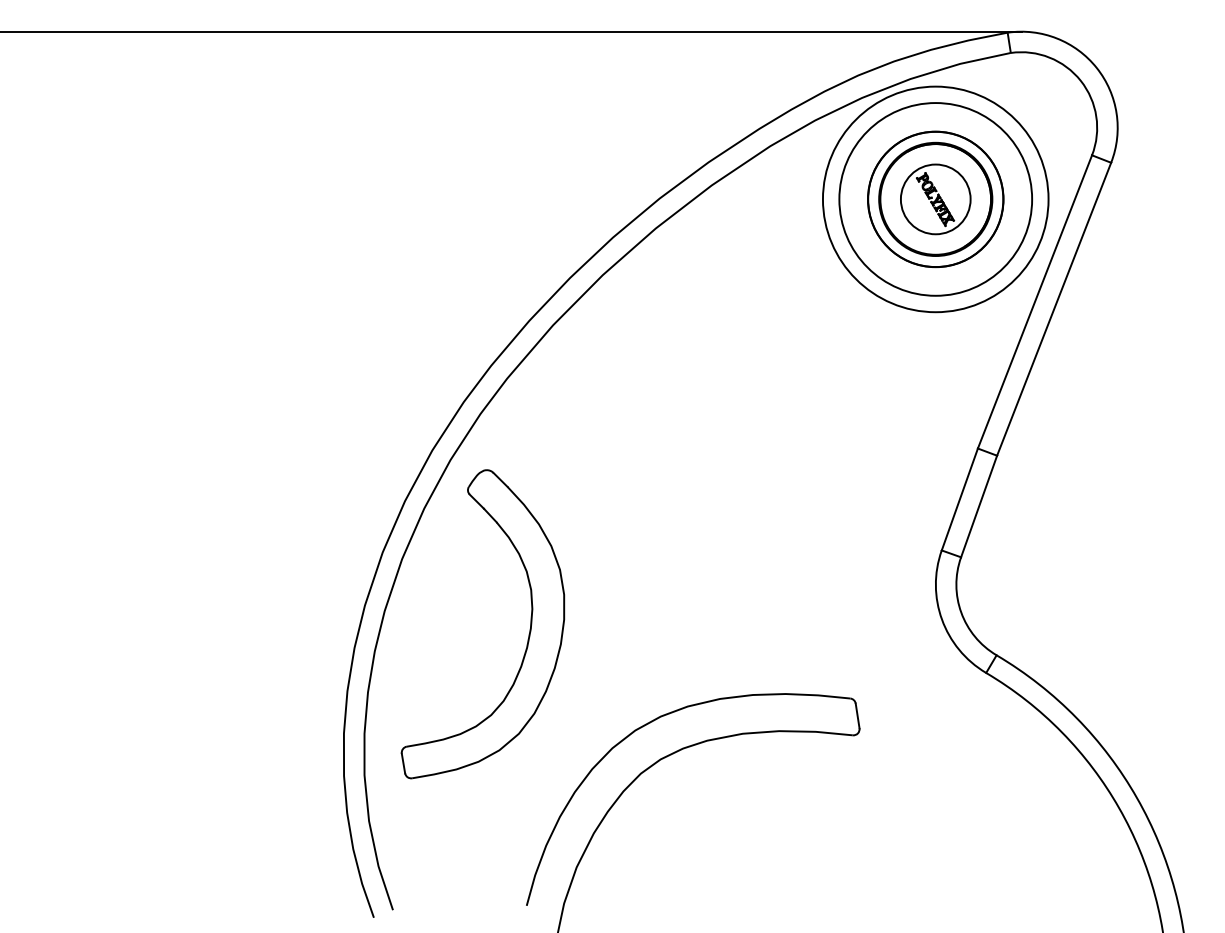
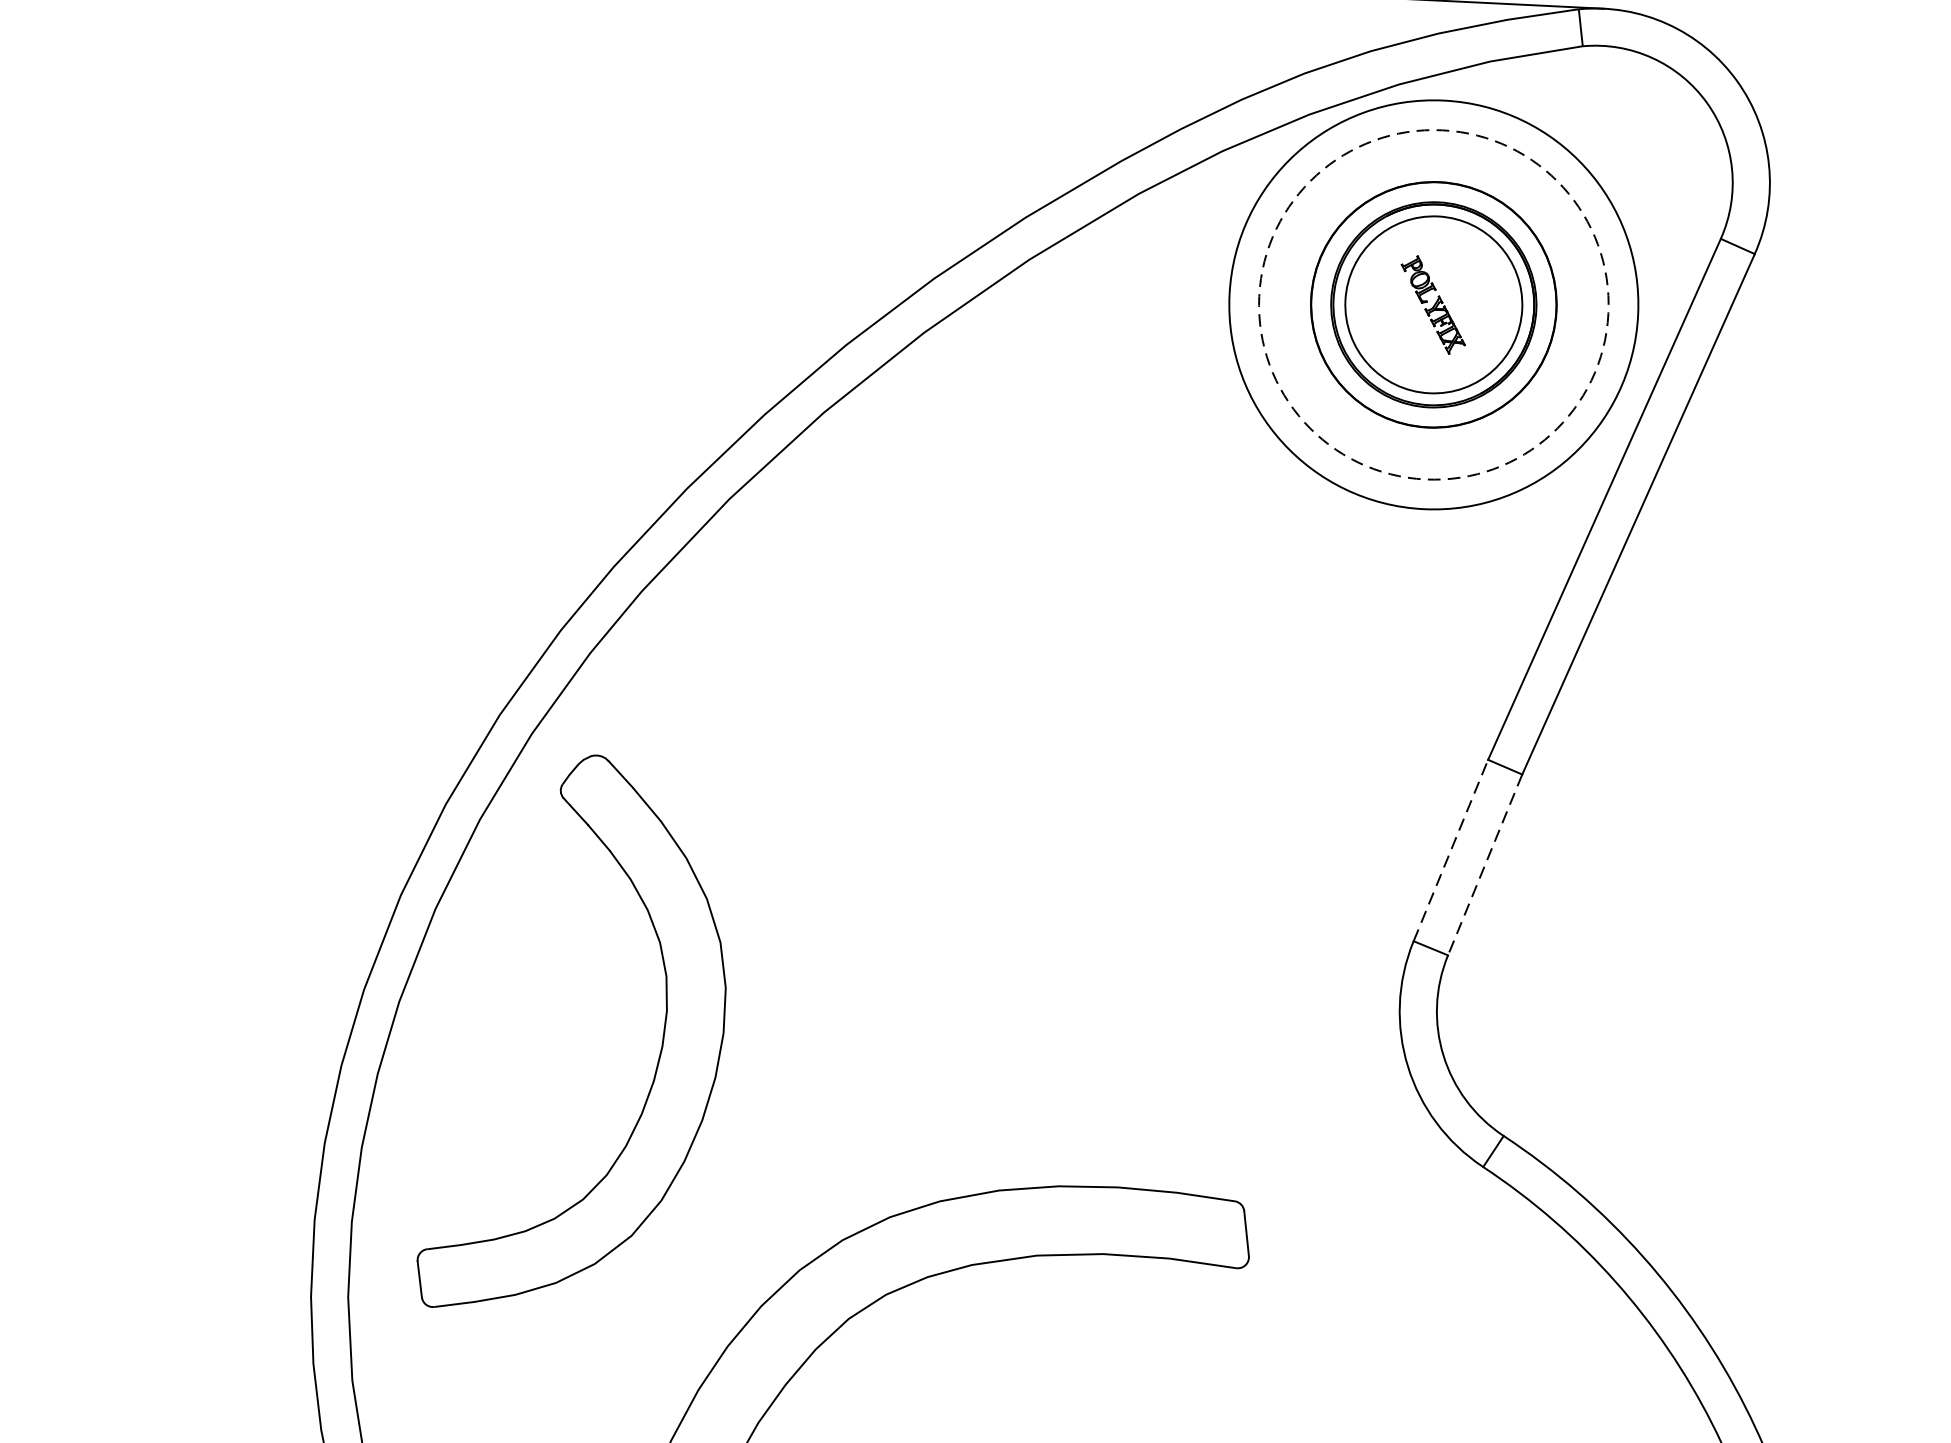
circle: (935, 199) -> (1433, 304), size x1.4
circle: (935, 199) -> (1433, 304), solid -> dashed
line: (960, 499) -> (1452, 850), solid -> dashed
line: (979, 506) -> (1485, 864), solid -> dashed

